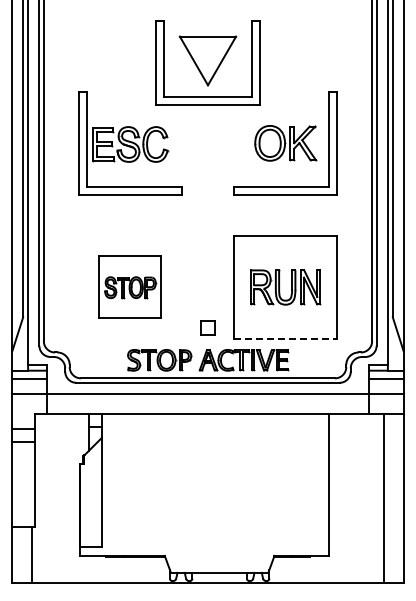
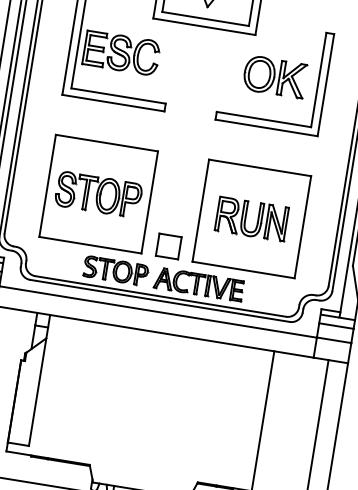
part: (130, 287) -> (98, 194), size x1.67
part: (207, 327) -> (168, 246), size x1.67
line: (285, 339) -> (243, 270), dashed -> solid

